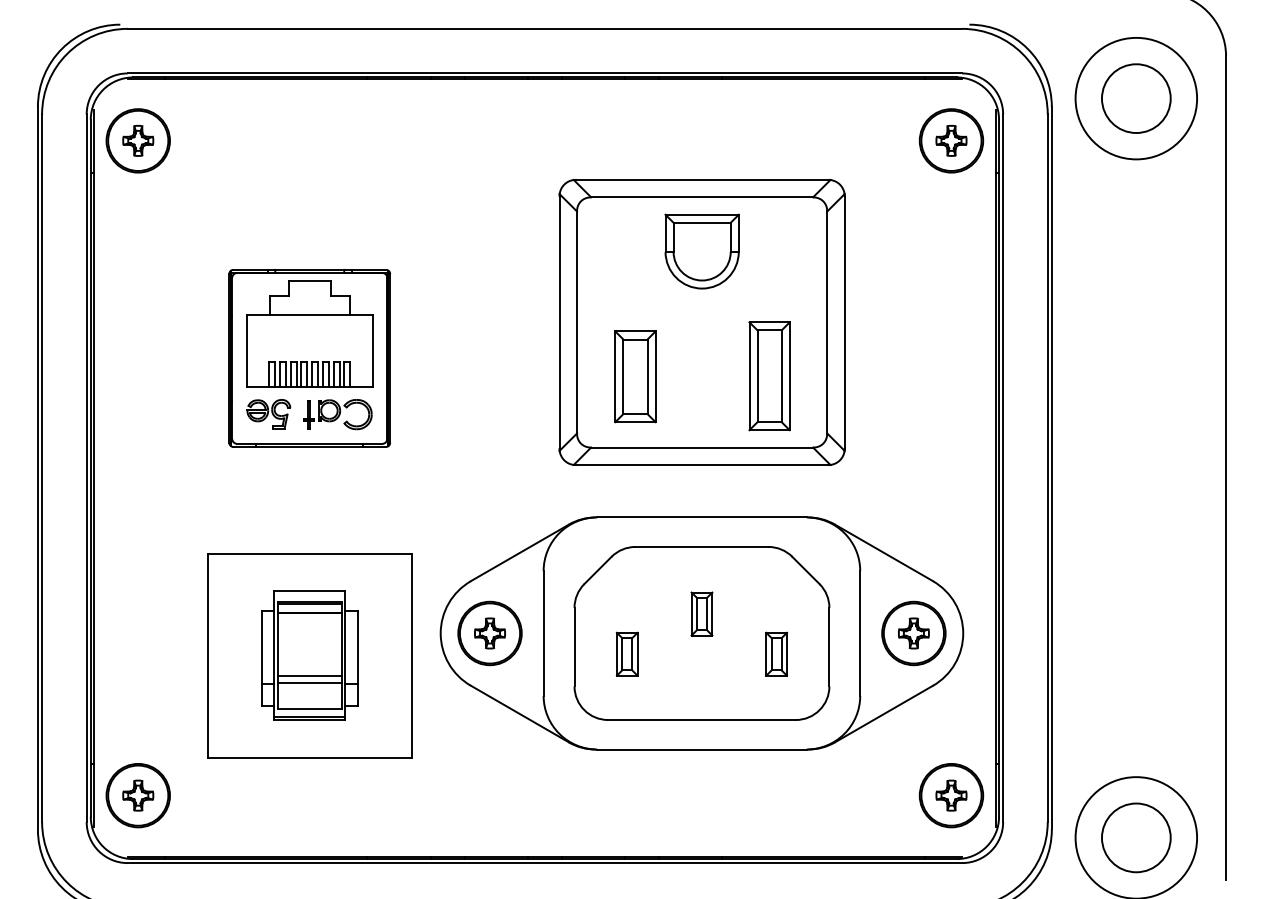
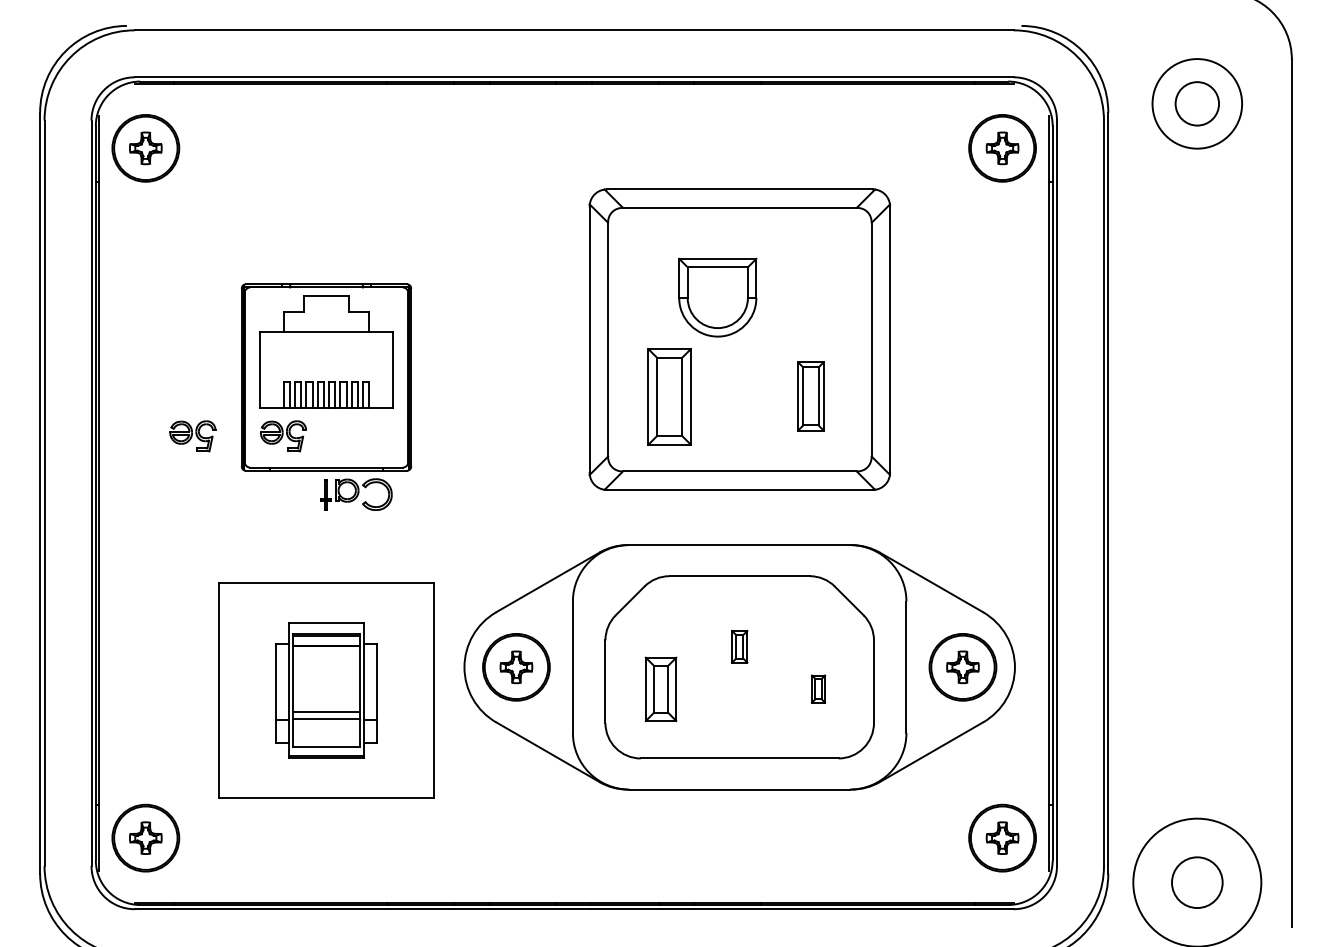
circle: (1135, 98) -> (1196, 103), size x0.6
circle: (1136, 98) -> (1197, 103), size x0.7
part: (701, 251) -> (717, 297), moved
part: (769, 376) -> (810, 396), size x0.6
part: (182, 414) -> (192, 436), added
part: (337, 414) -> (355, 494), moved
part: (701, 613) -> (739, 646), size x0.7
part: (626, 653) -> (660, 688), size x1.4
part: (776, 653) -> (818, 688), size x0.6
circle: (1135, 837) -> (1196, 882), size x0.7

